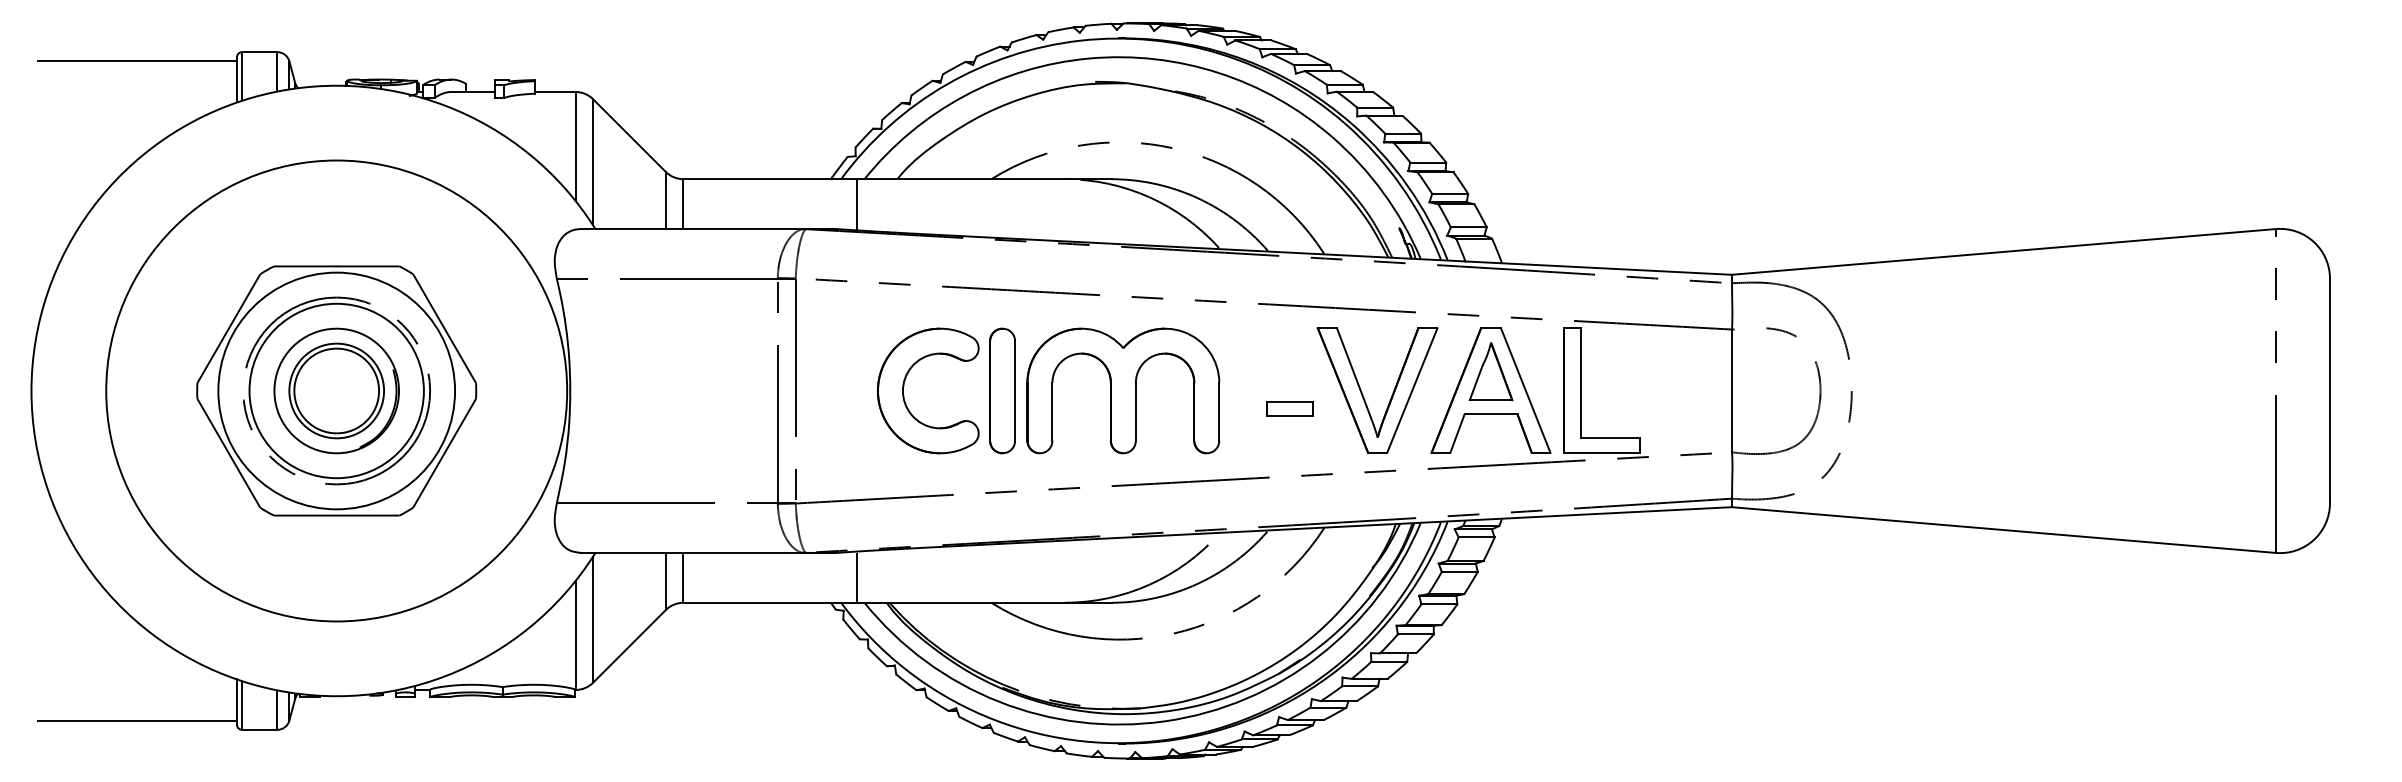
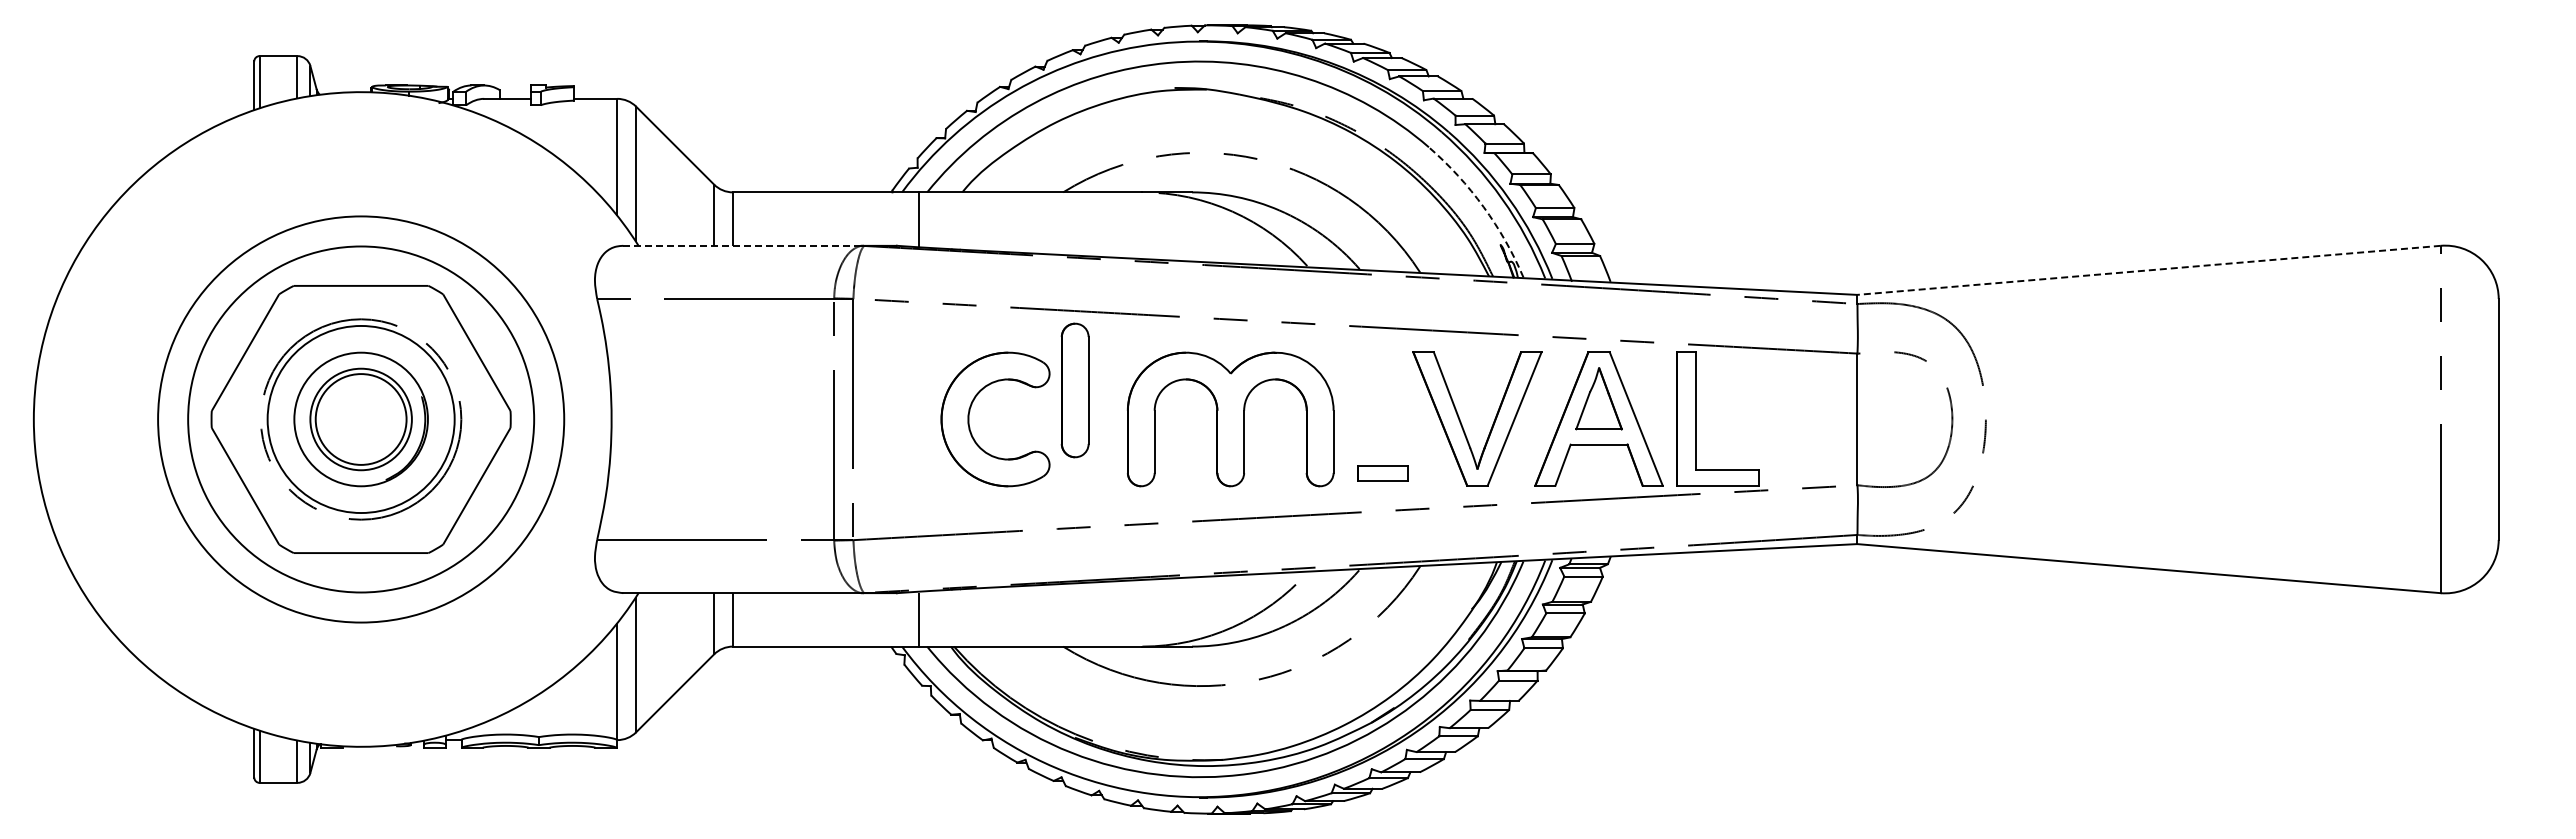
line: (137, 60) -> (147, 65), removed
arc: (1383, 193) -> (1483, 207), solid -> dashed
line: (693, 228) -> (743, 245), solid -> dashed
line: (2004, 252) -> (2149, 270), solid -> dashed
circle: (337, 391) -> (361, 419), size x0.7
circle: (337, 391) -> (361, 419), size x1.6
part: (1001, 391) -> (1074, 390), moved
part: (1123, 391) -> (1230, 419), moved
part: (1289, 408) -> (1382, 473), moved
line: (137, 721) -> (147, 773), removed

